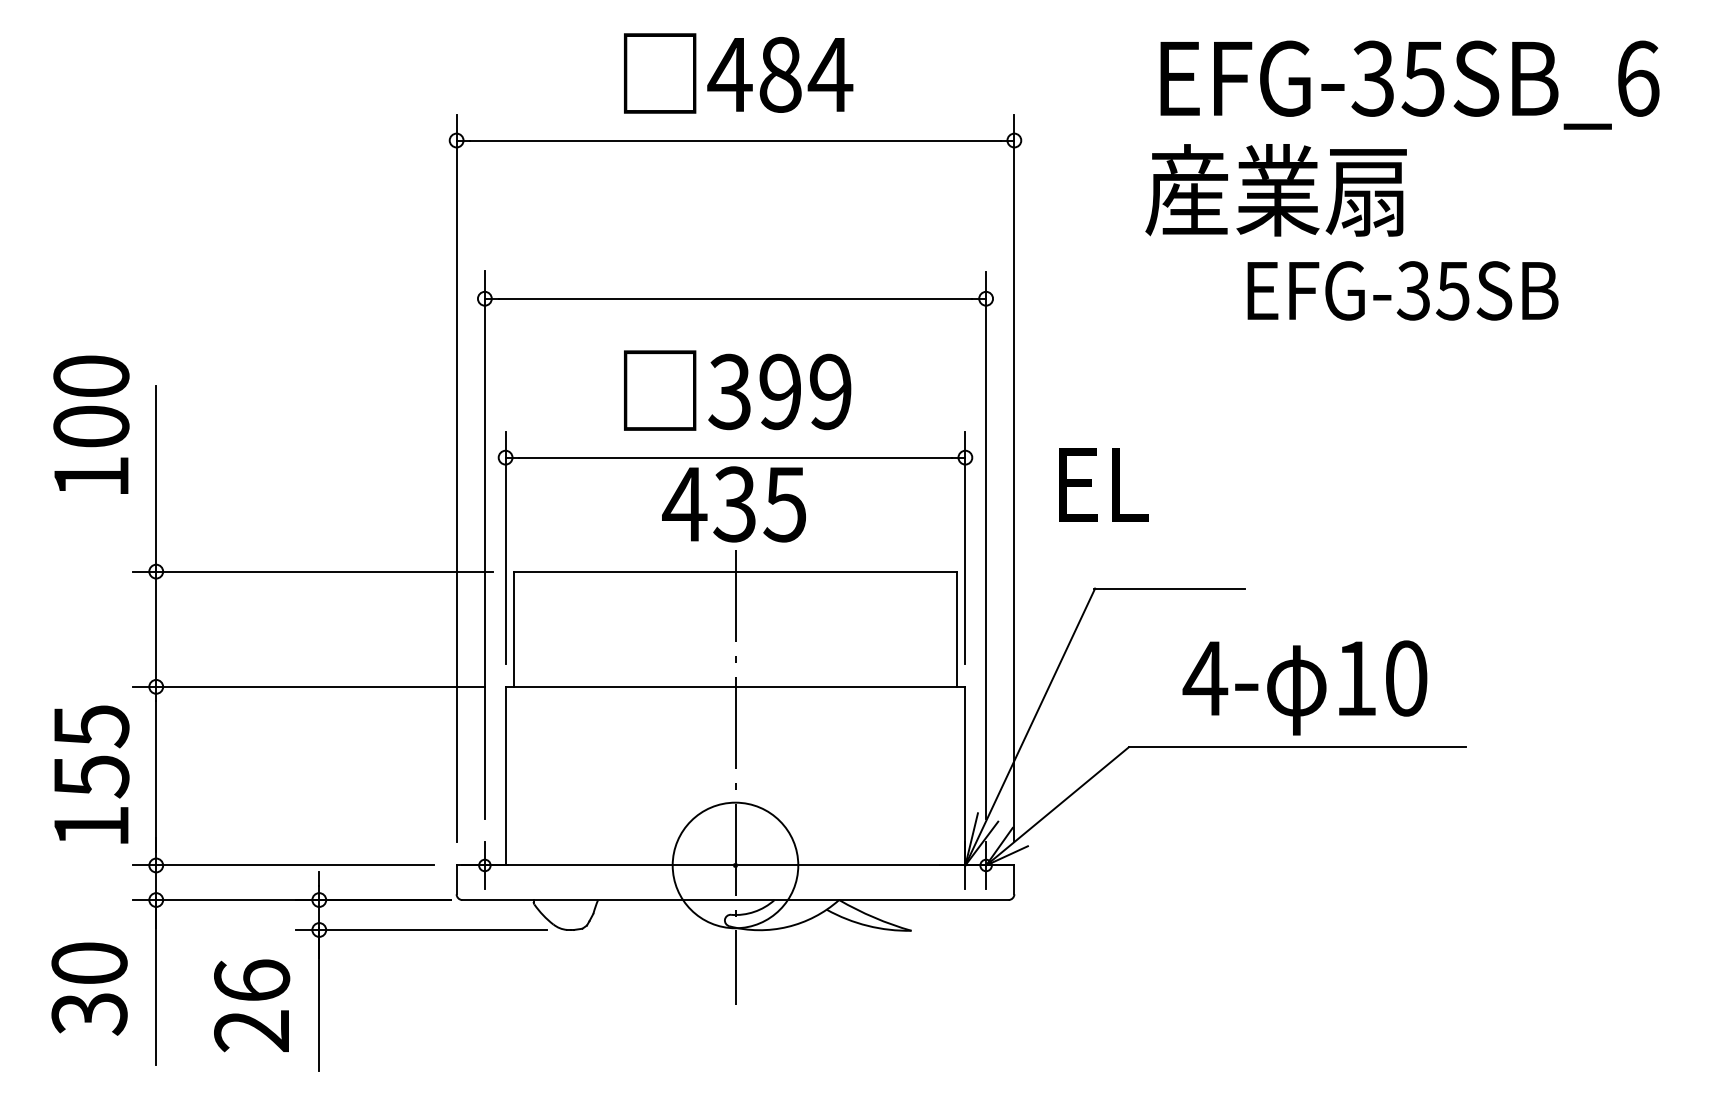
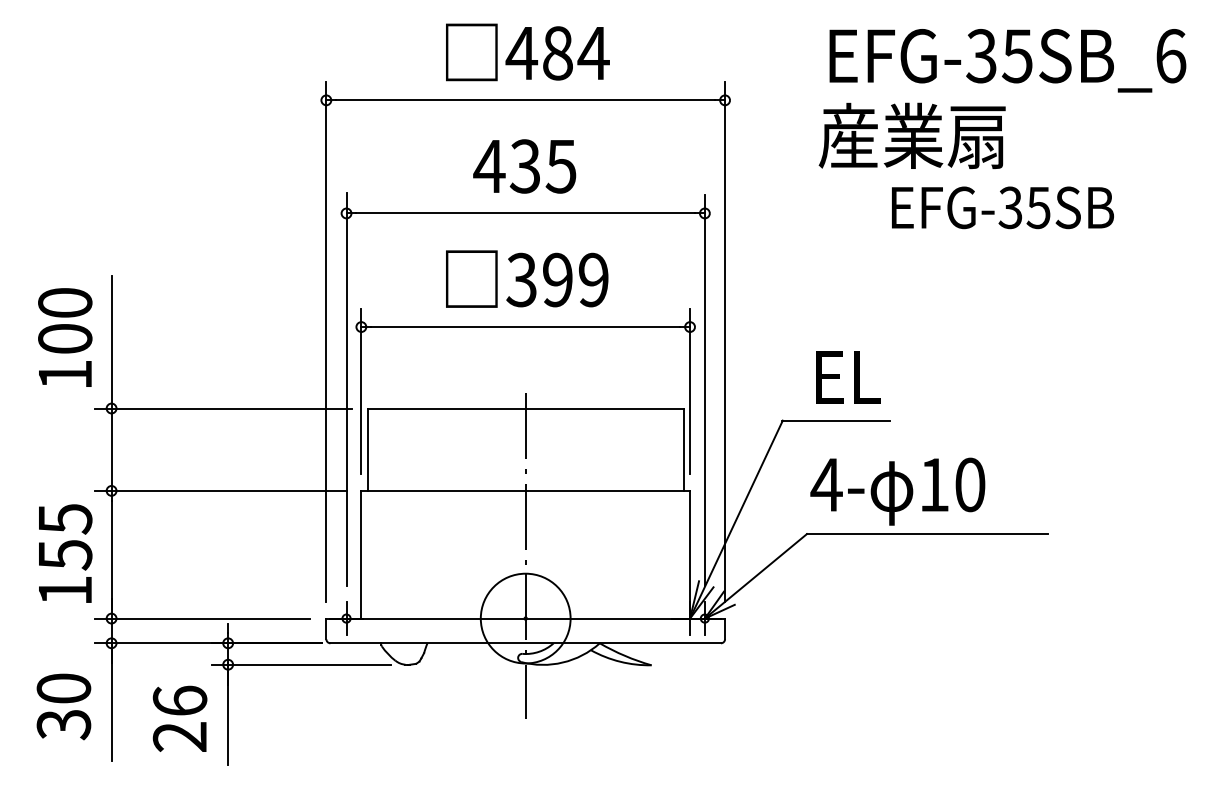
text: (91, 424) -> (65, 337), moved
text: (1104, 484) -> (848, 377), moved
text: (733, 504) -> (524, 166), moved
text: (1304, 687) -> (897, 491), moved

